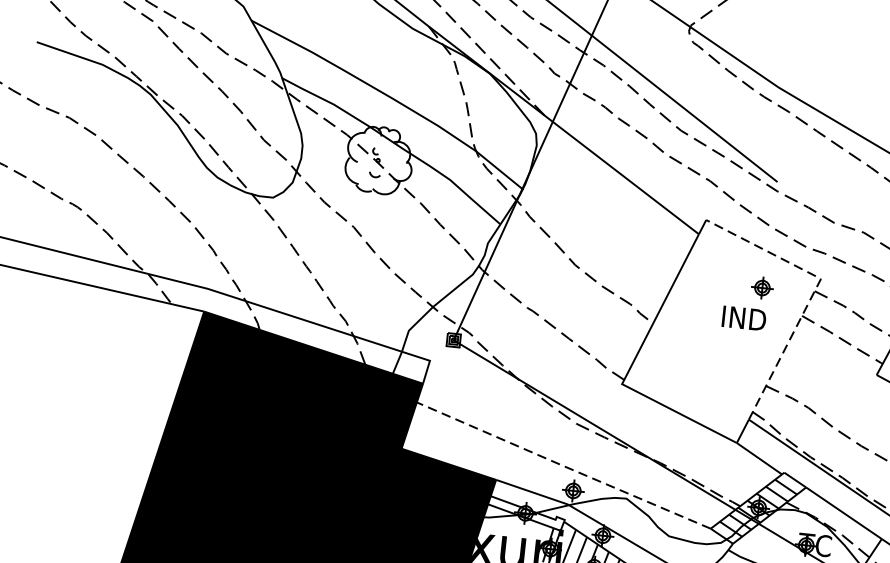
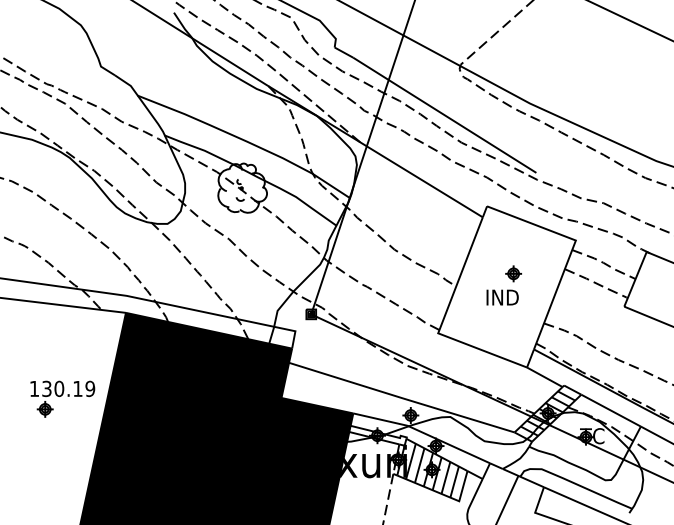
line: (815, 290) -> (572, 249), dashed -> solid
part: (747, 302) -> (503, 285), moved
part: (106, 417) -> (62, 398), added
line: (564, 466) -> (402, 398), dashed -> solid

